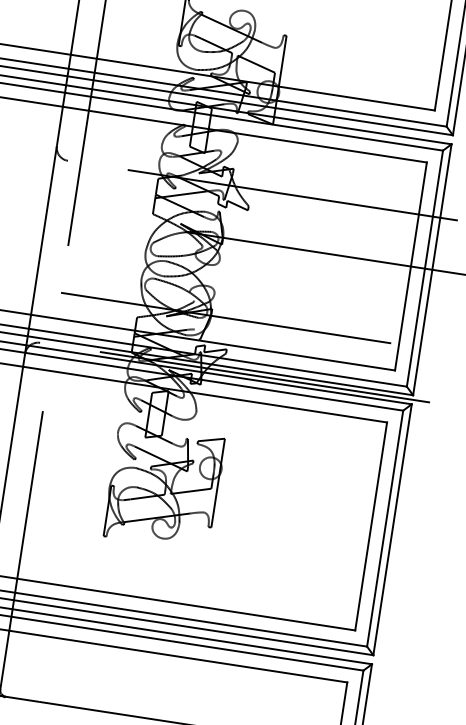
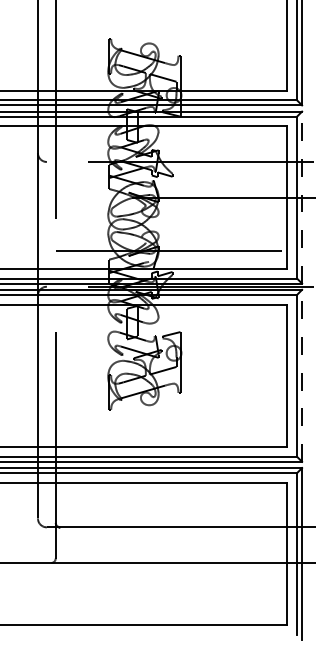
line: (432, 269) -> (302, 197), solid -> dashed
line: (393, 529) -> (302, 375), solid -> dashed

